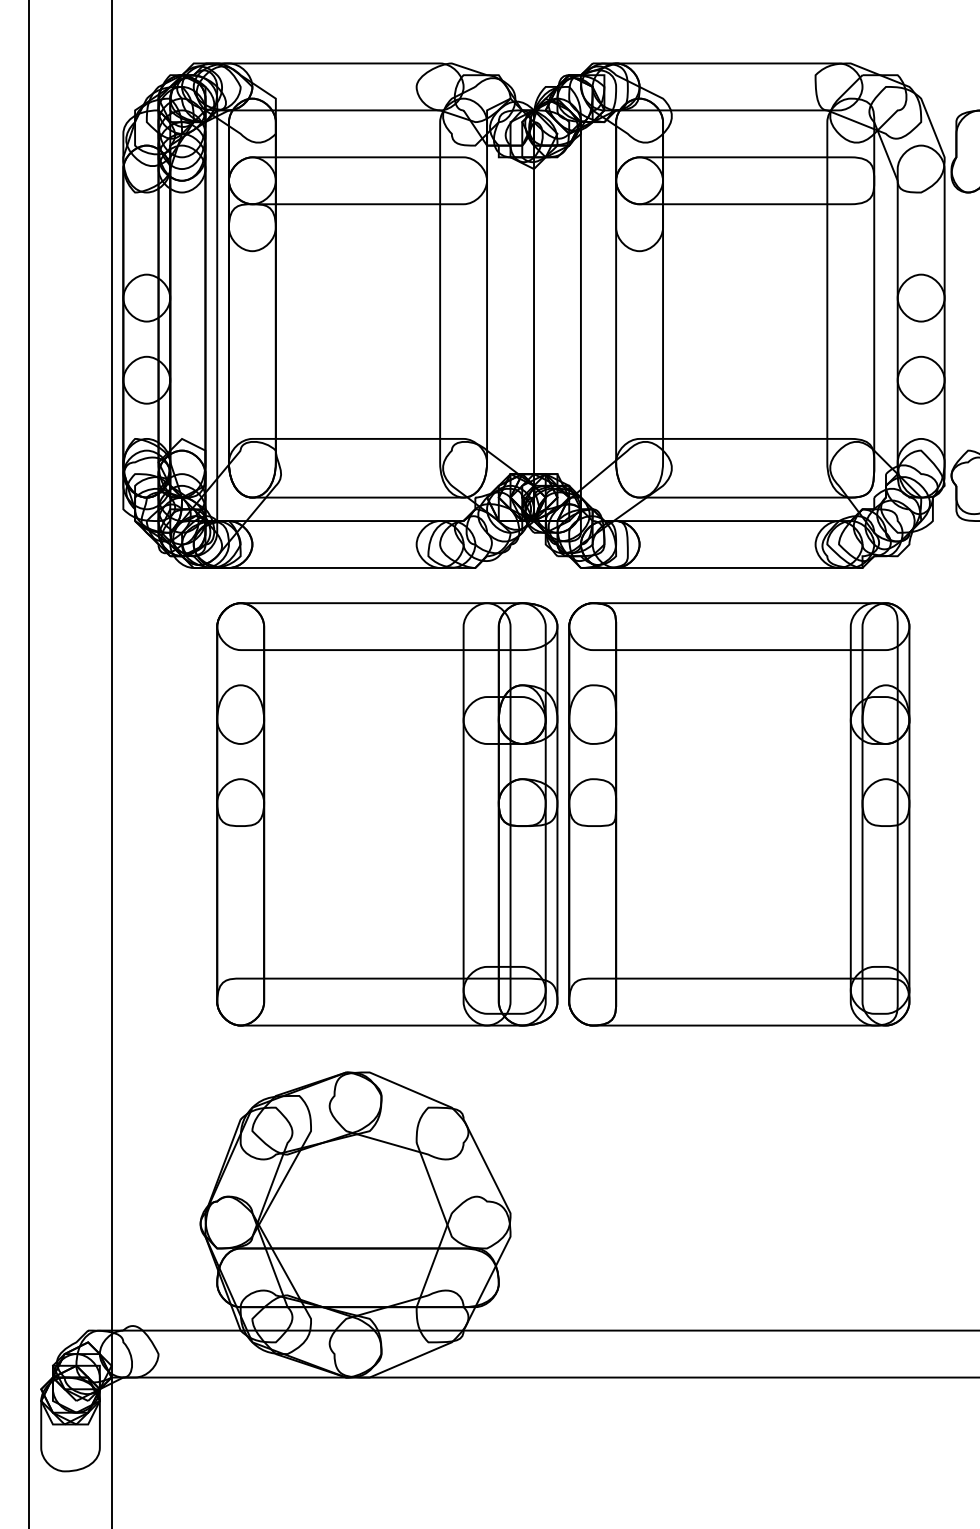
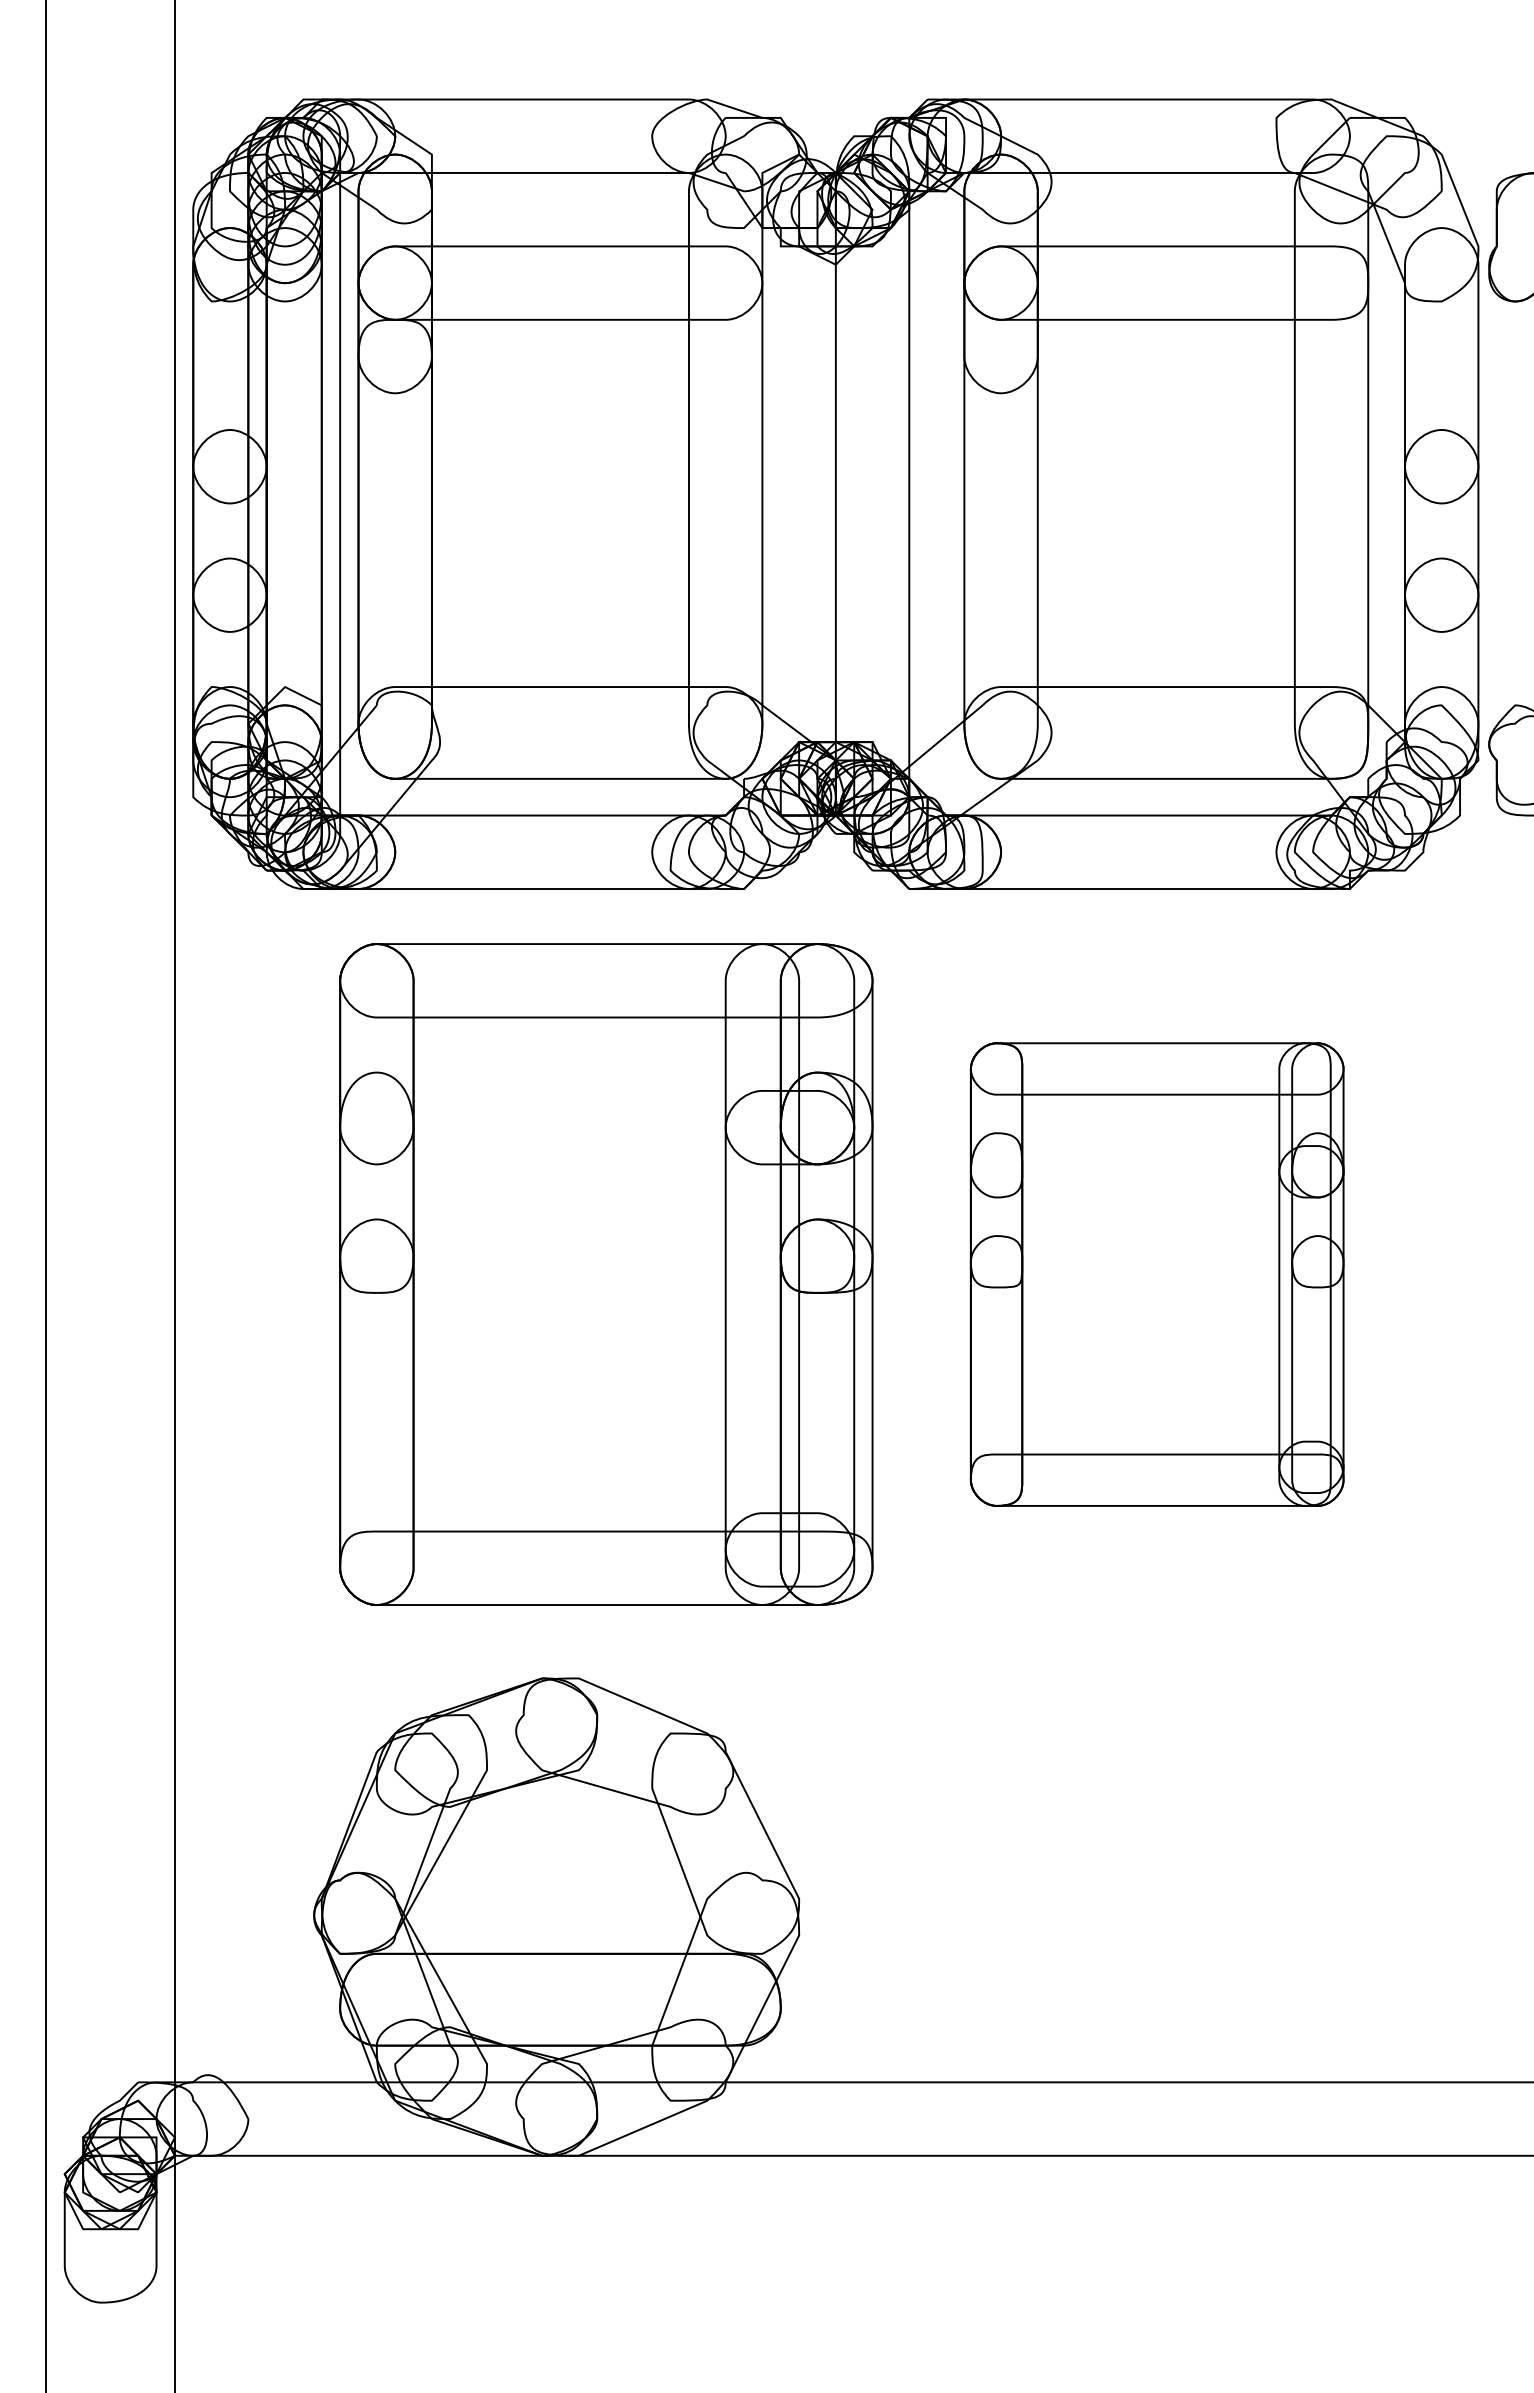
part: (739, 814) -> (1157, 1274), size x0.7

